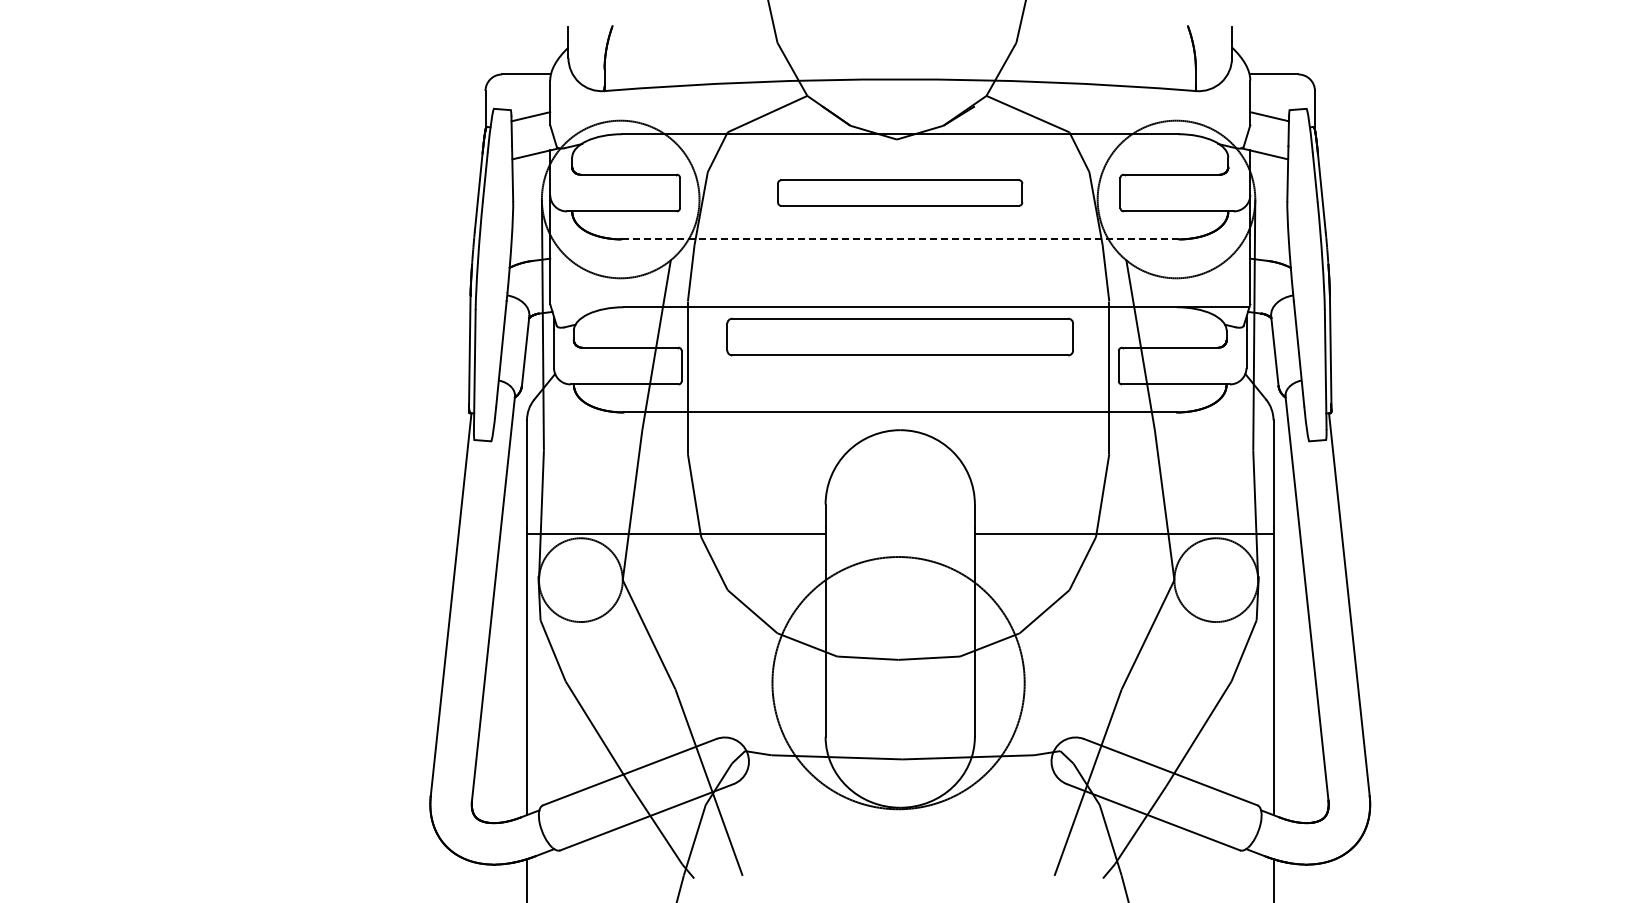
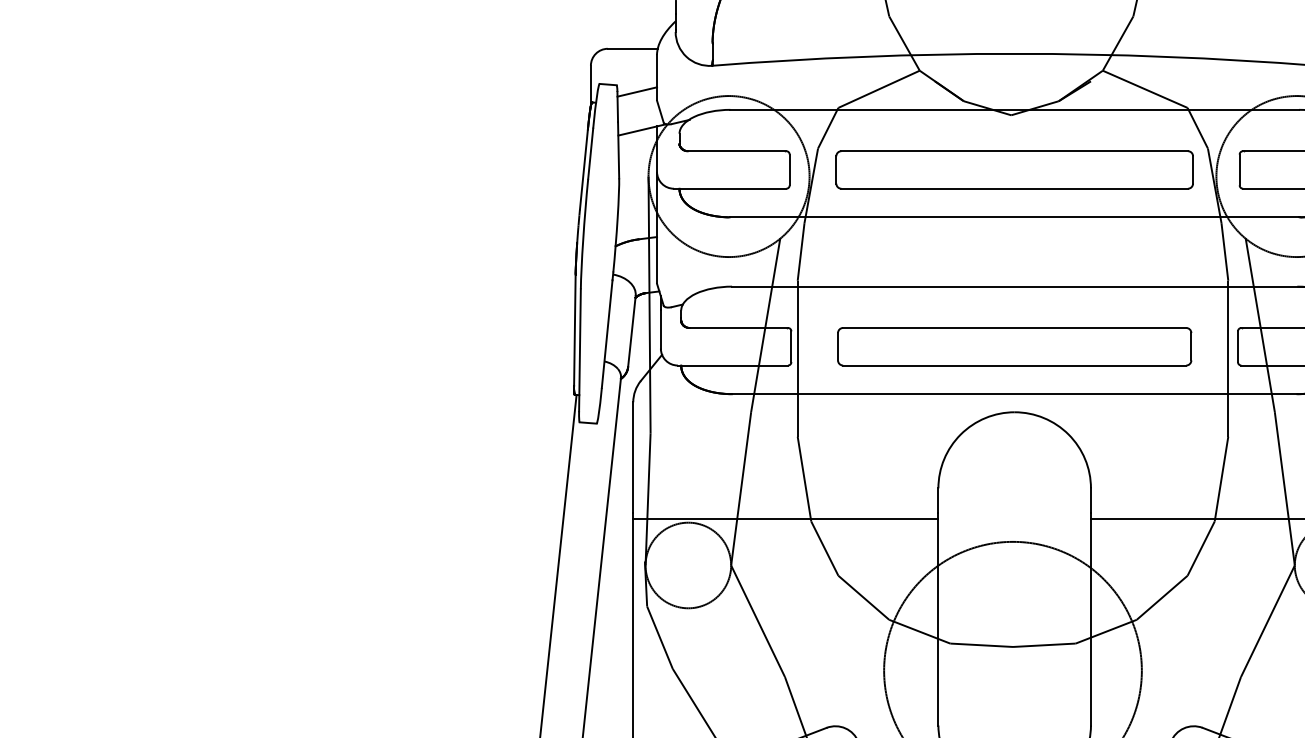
part: (899, 192) -> (1013, 169), size x1.43
line: (900, 239) -> (1014, 217), dashed -> solid
part: (899, 336) -> (1013, 346), moved

